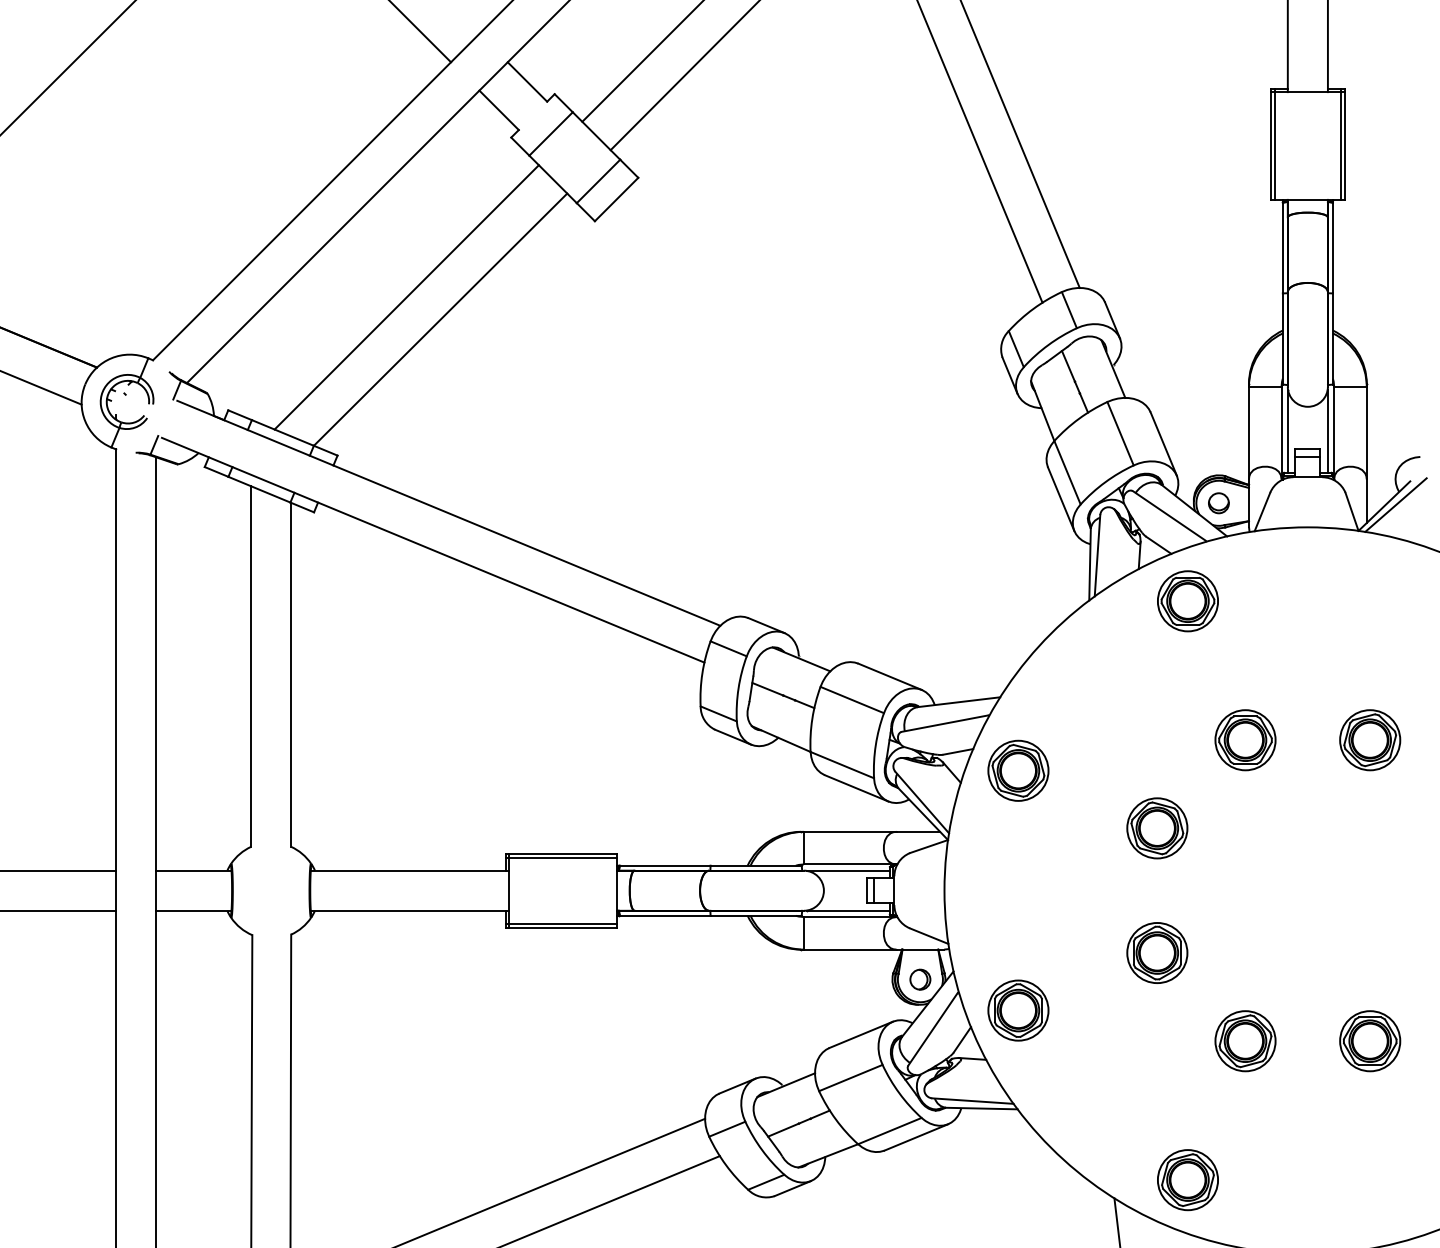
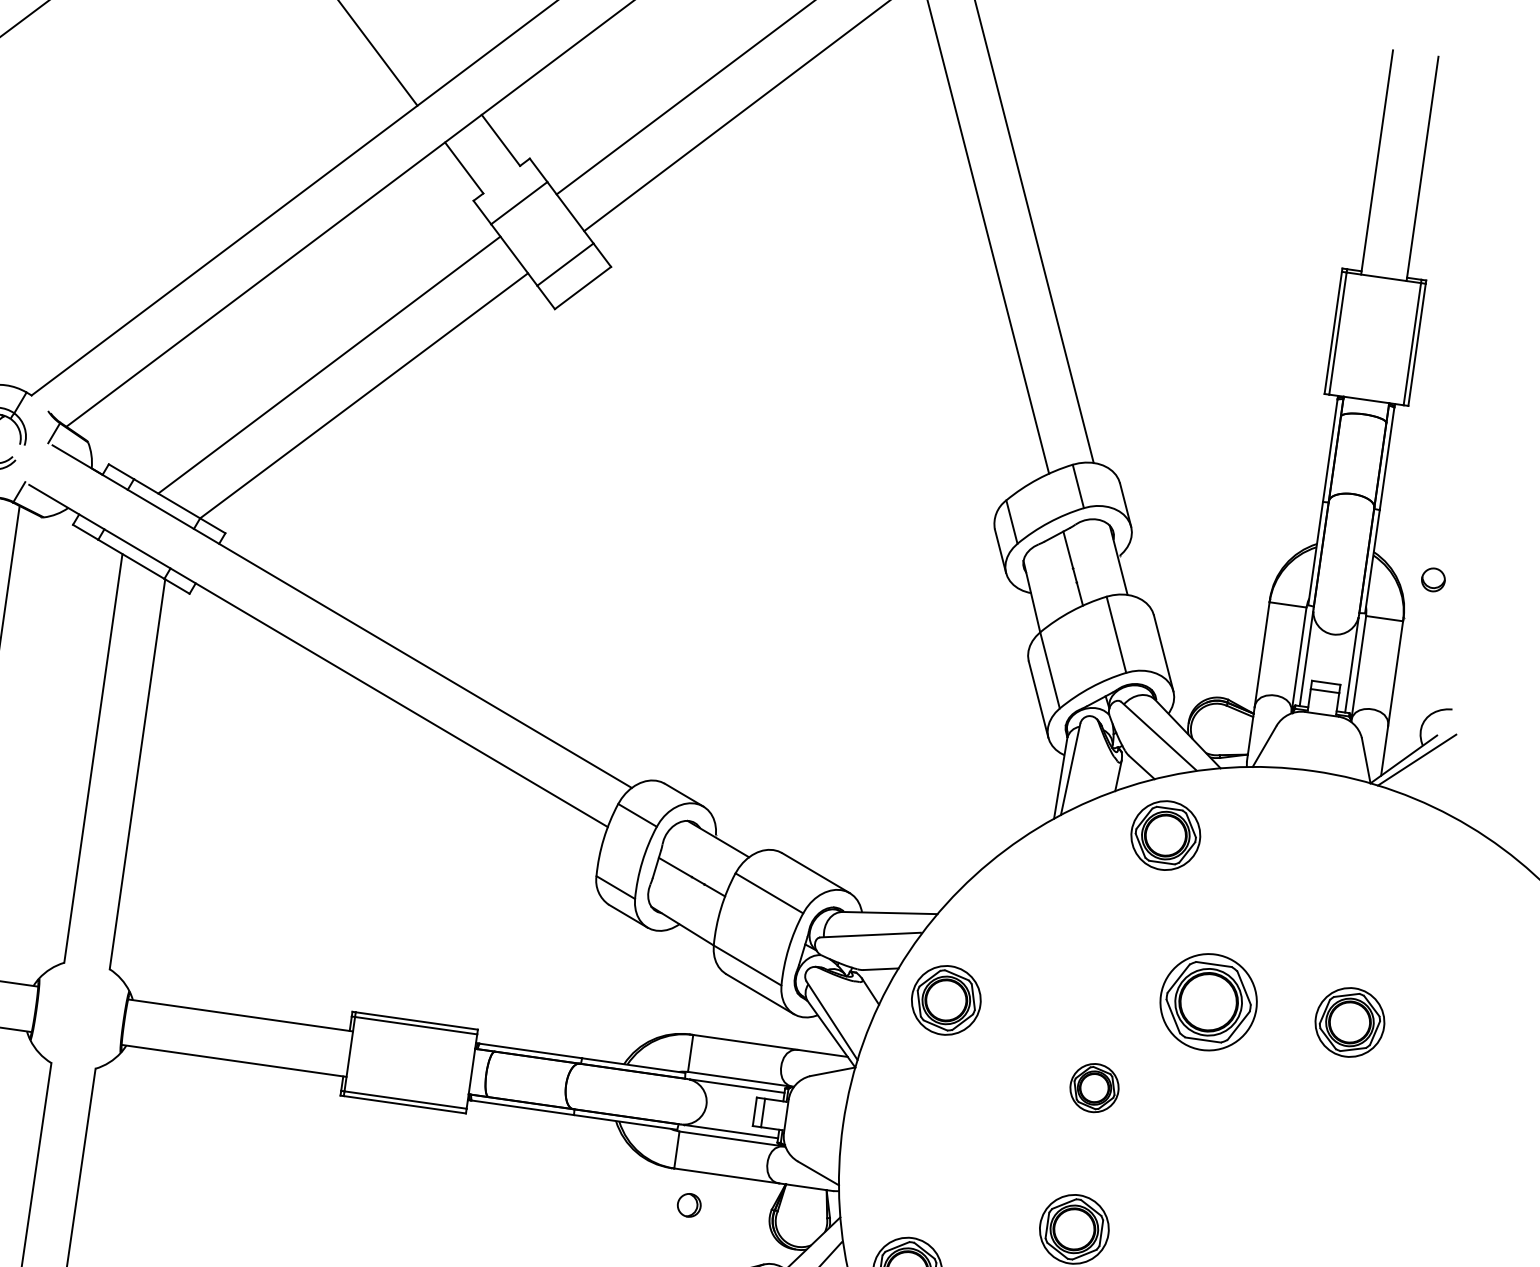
part: (1218, 503) -> (1432, 580), moved
part: (1245, 740) -> (1208, 1002), size x1.4
part: (1157, 828) -> (1094, 1088), size x0.7
part: (920, 979) -> (689, 1205), moved

